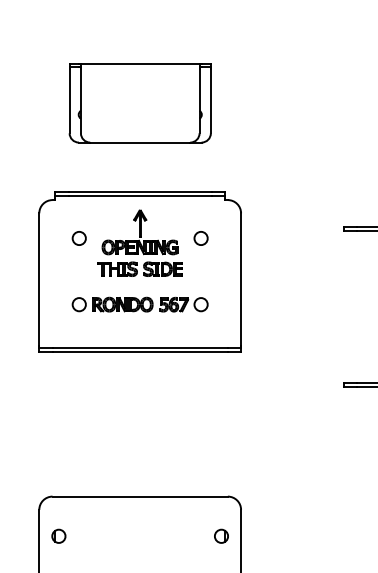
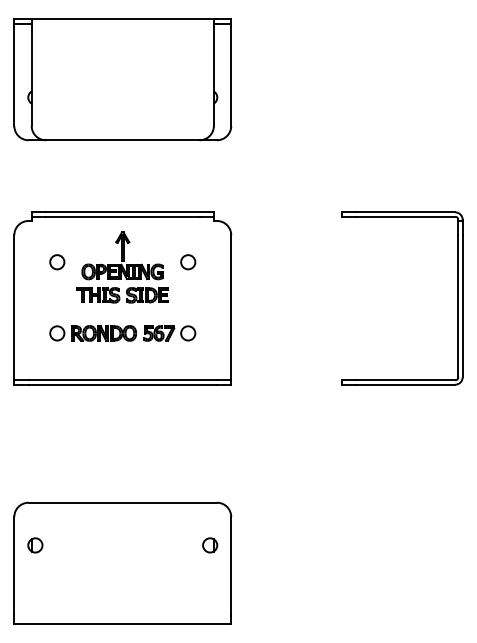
part: (139, 102) -> (122, 79), size x1.43
part: (139, 272) -> (122, 298), moved

